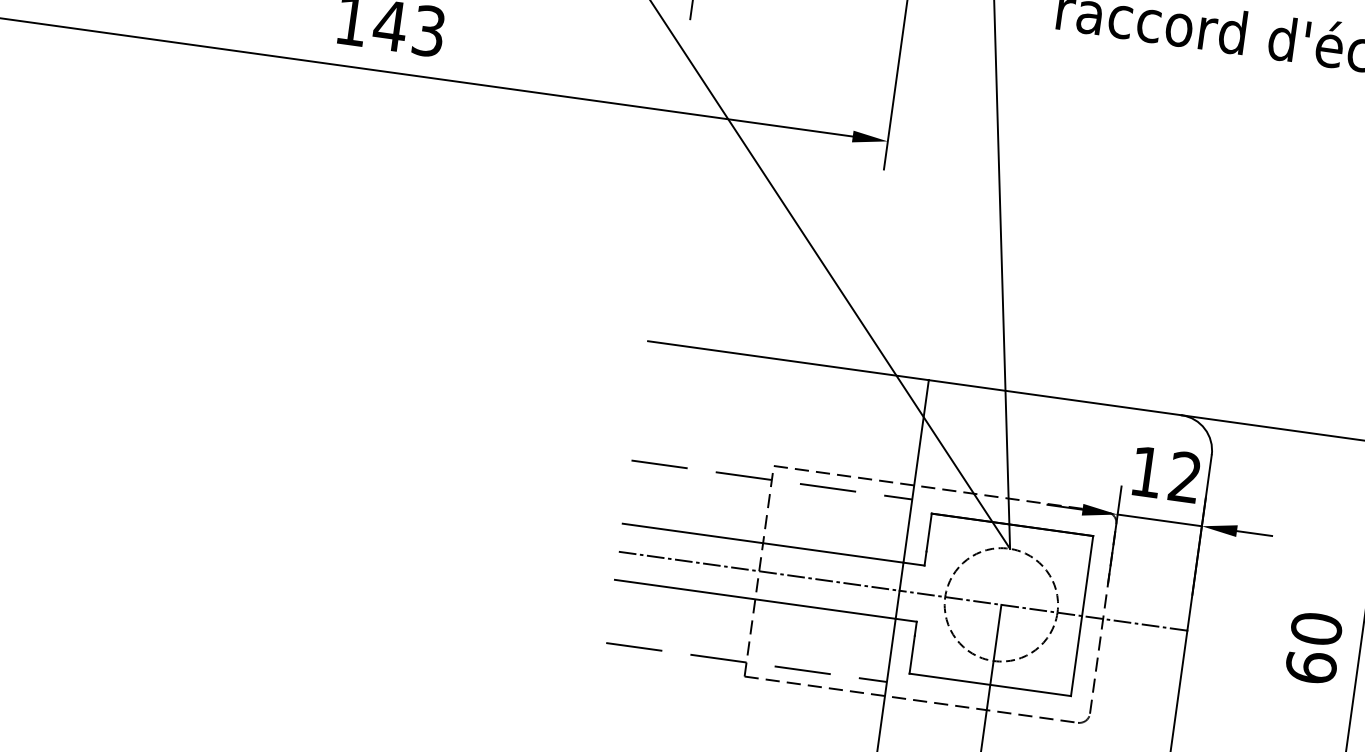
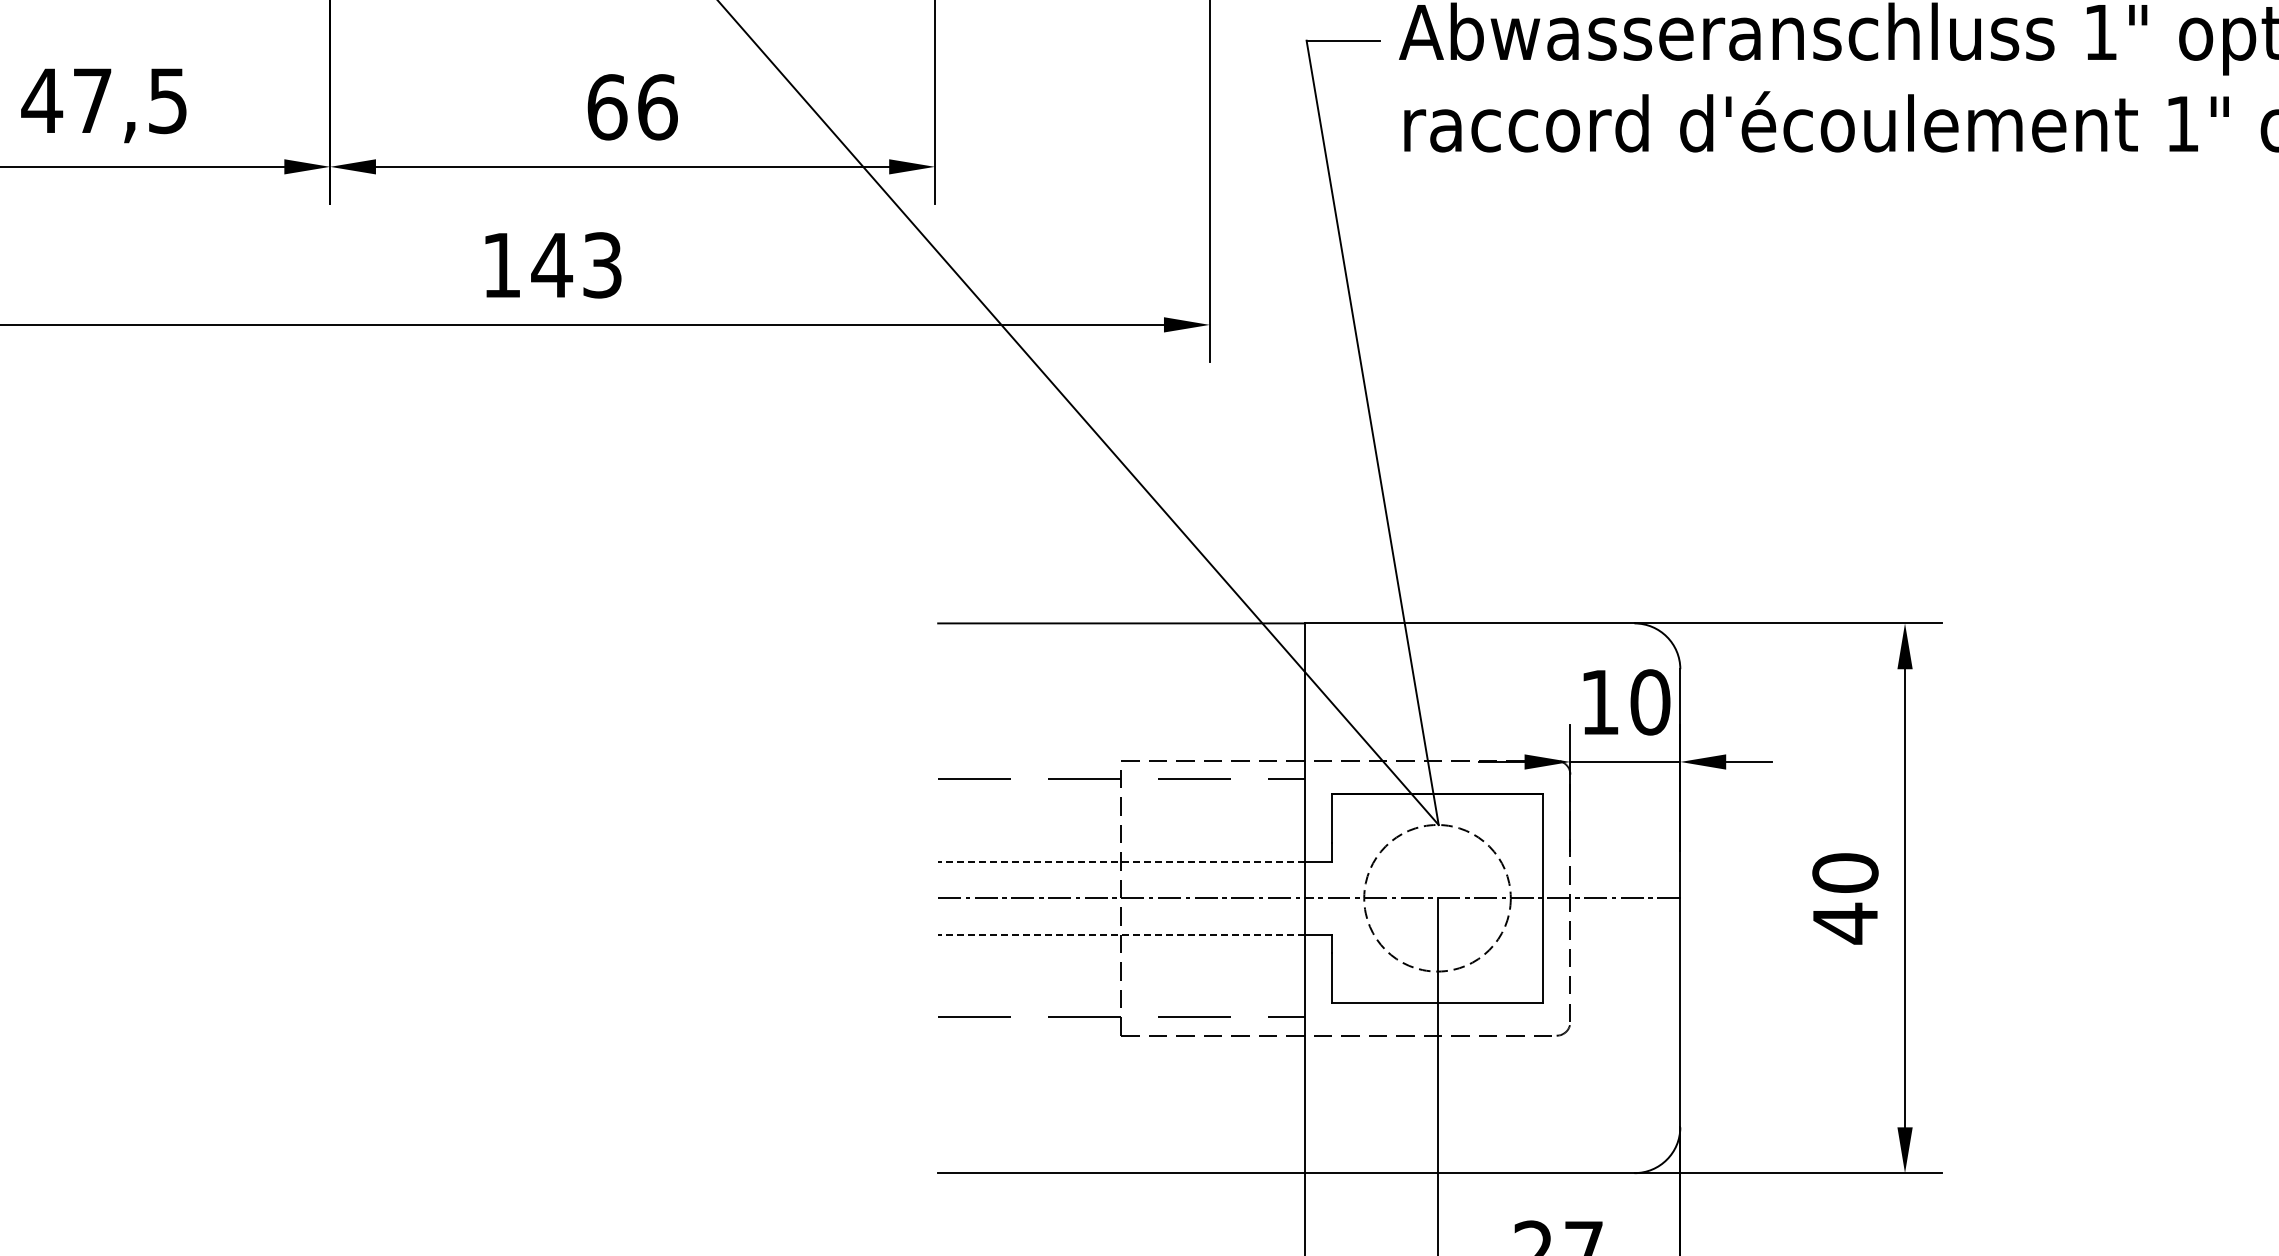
text: (1185, 477) -> (1650, 702), 12 -> 10
line: (762, 542) -> (1120, 861), solid -> dashed
line: (754, 598) -> (1120, 934), solid -> dashed
text: (1311, 667) -> (1845, 923), 60 -> 40

